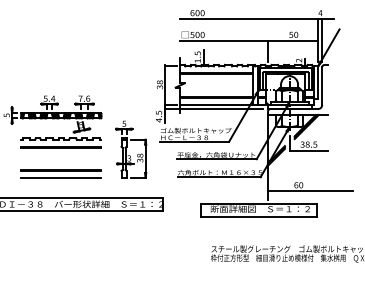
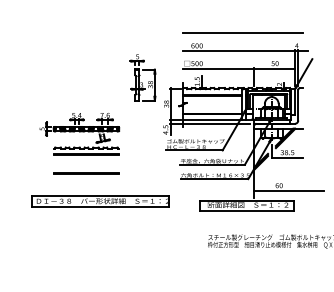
part: (130, 149) -> (142, 77), moved
line: (61, 177) -> (86, 179), removed

